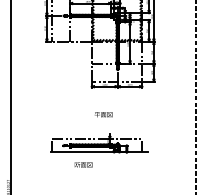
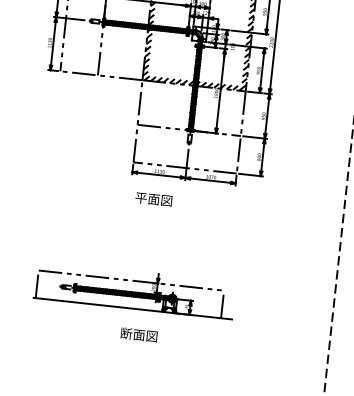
text: (103, 114) -> (153, 199), moved
text: (83, 164) -> (139, 334), moved

